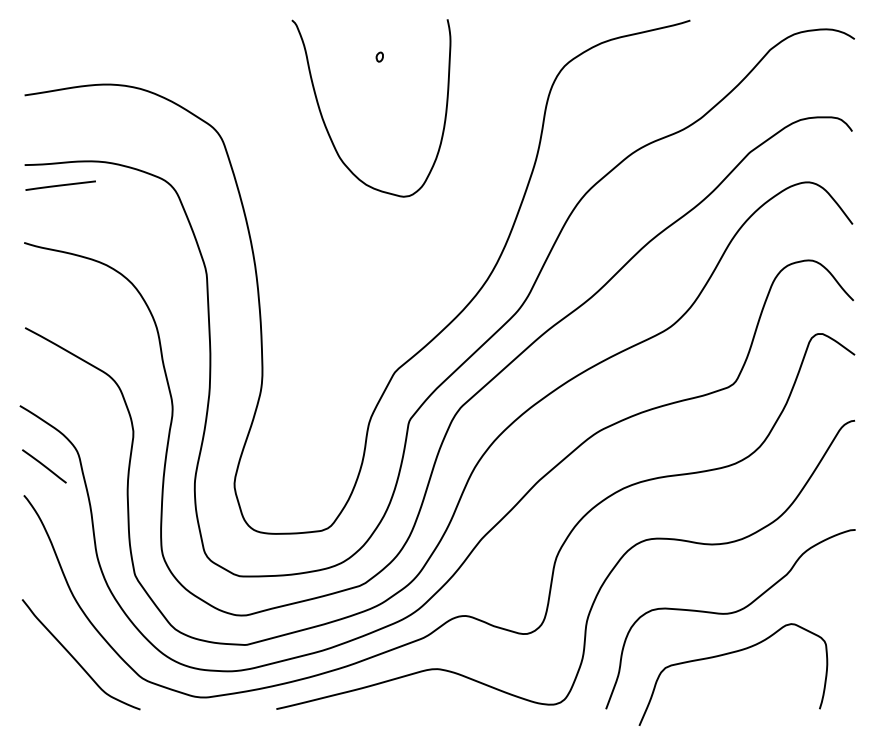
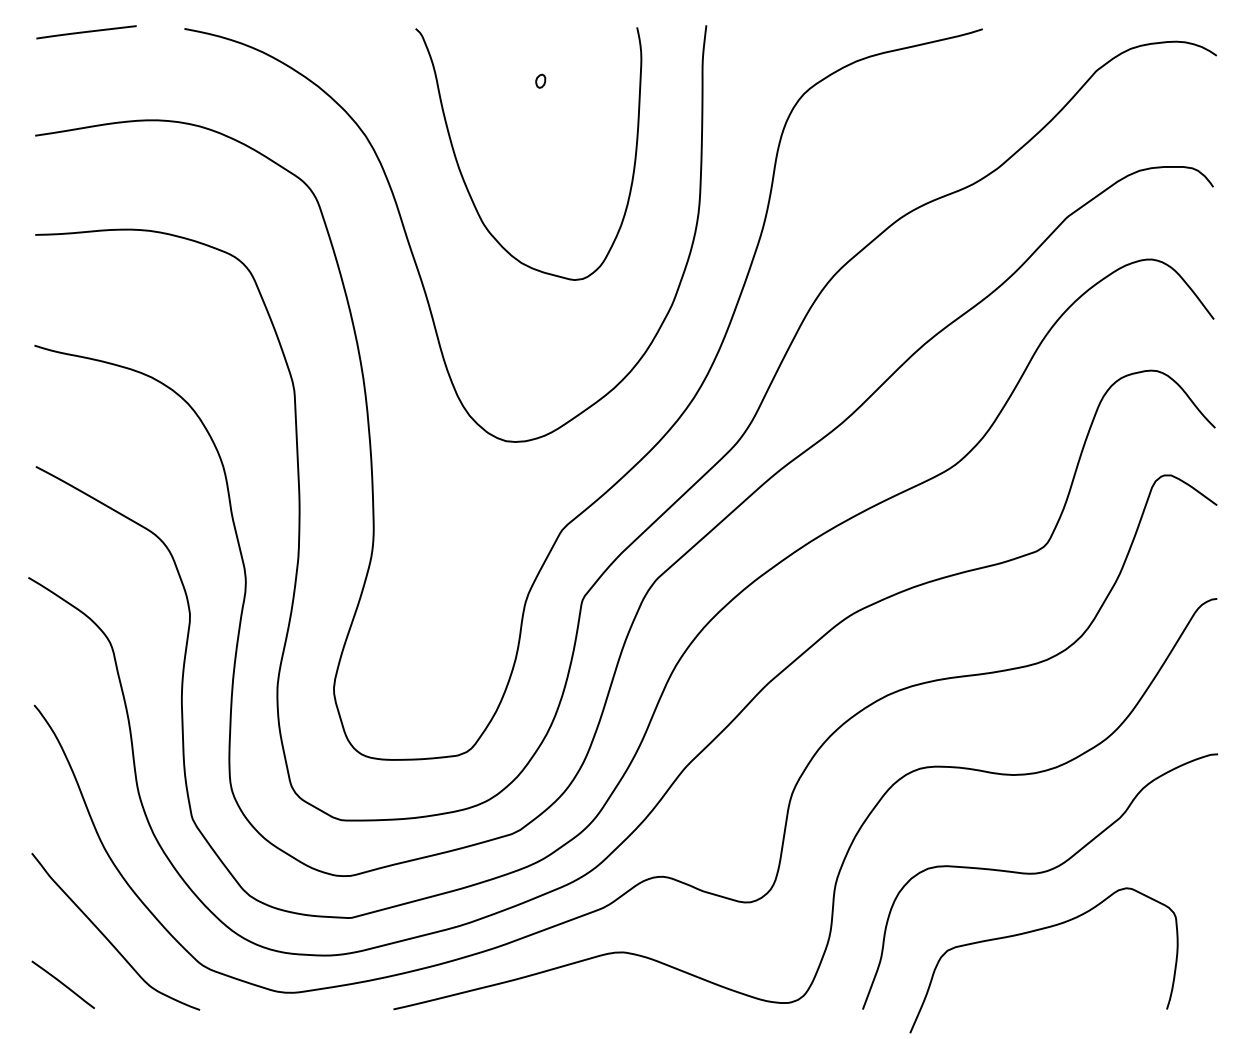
curve: (288, 171) -> (410, 244), added
line: (60, 185) -> (86, 32), moved
line: (43, 466) -> (62, 984), moved

